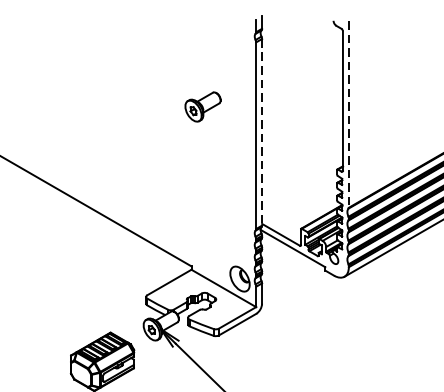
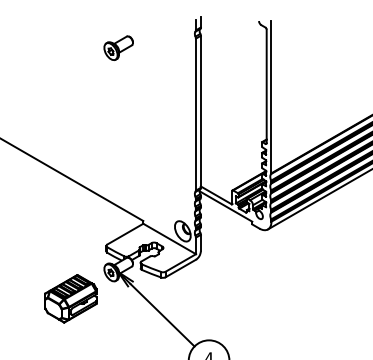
part: (202, 106) -> (118, 47), moved
line: (348, 114) -> (271, 97), dashed -> solid
line: (261, 131) -> (200, 111), dashed -> solid

